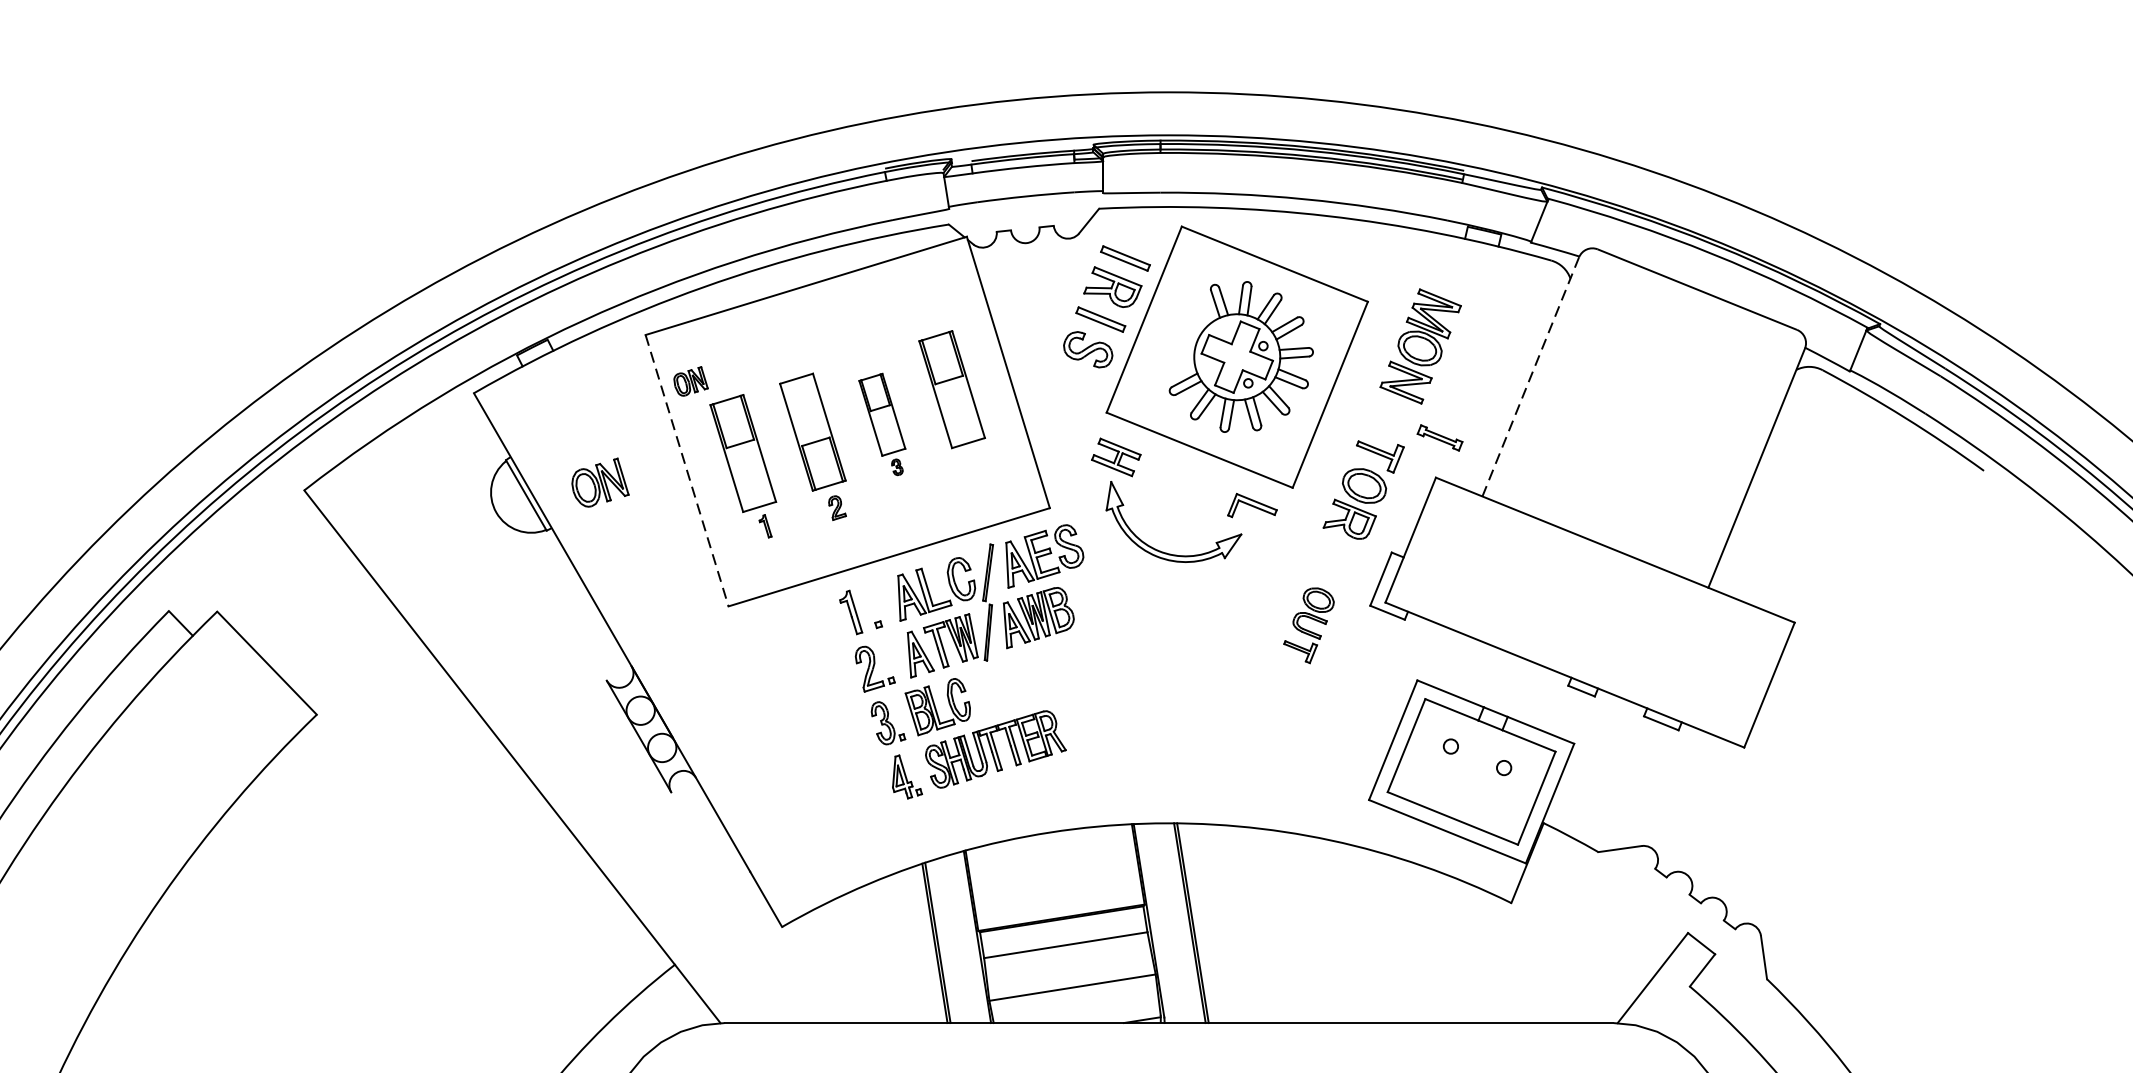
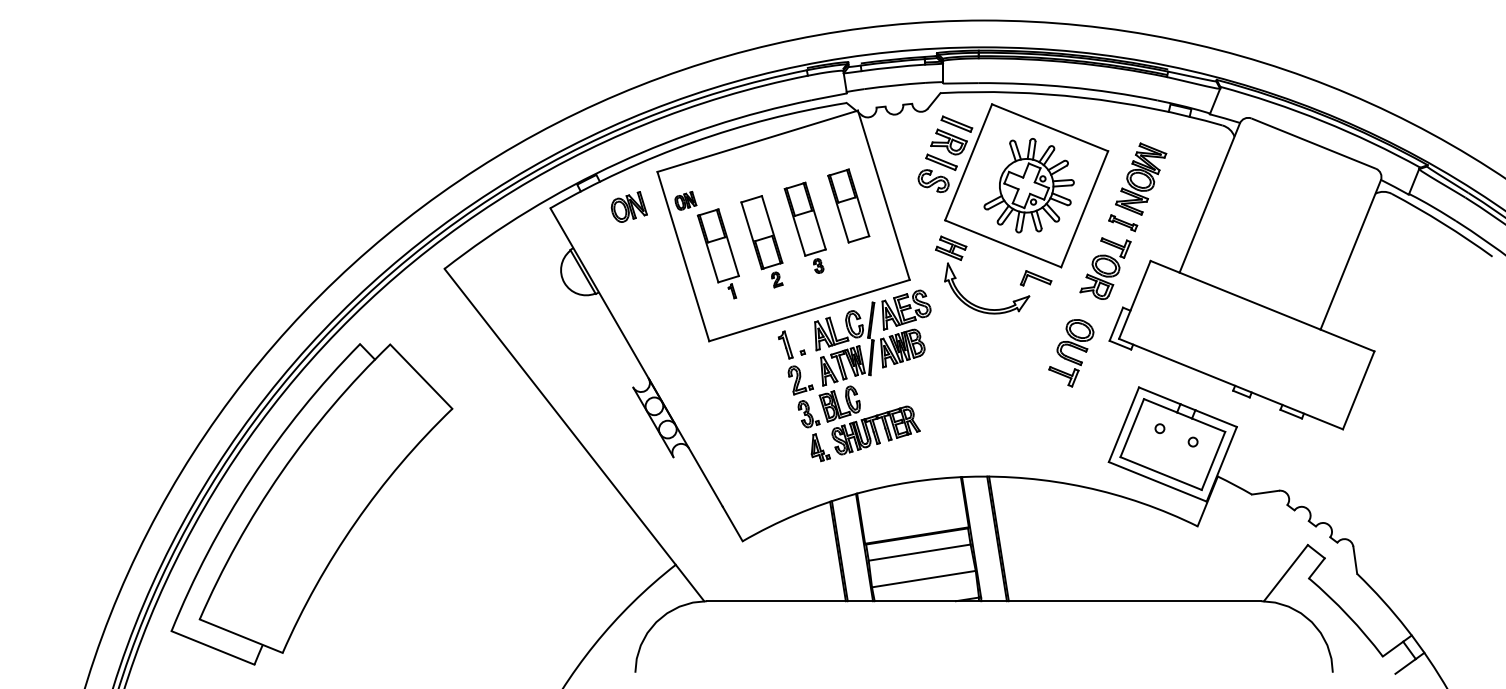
line: (1530, 377) -> (1209, 198), dashed -> solid
part: (881, 424) -> (804, 227), size x1.43
part: (1440, 438) -> (1123, 223), moved
line: (687, 470) -> (683, 256), dashed -> solid
part: (599, 481) -> (628, 206), moved
part: (1309, 626) -> (1071, 353), size x1.43

